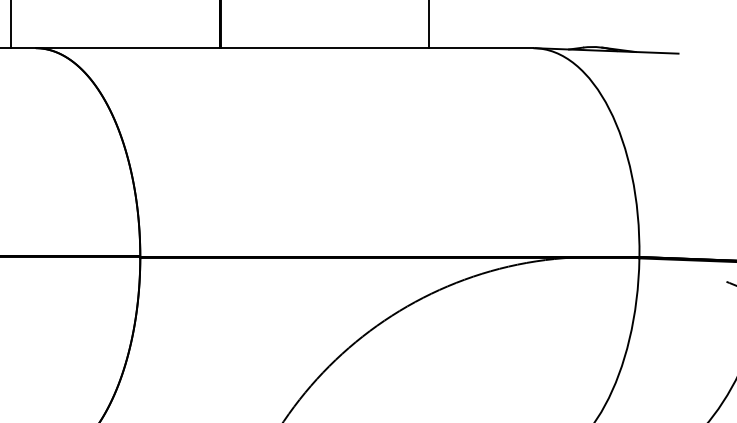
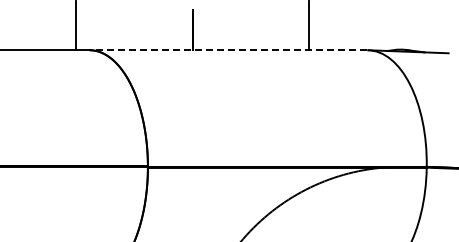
line: (284, 48) -> (228, 50), solid -> dashed

